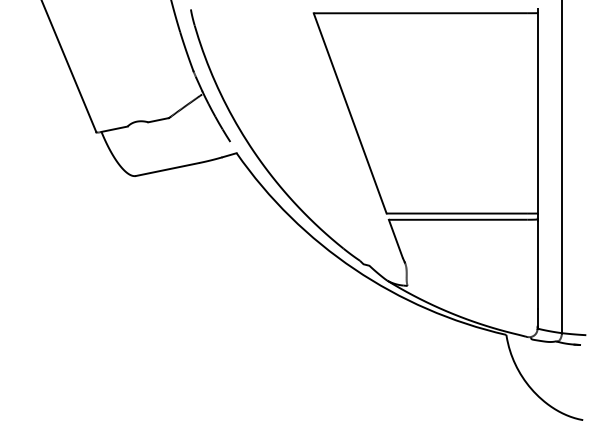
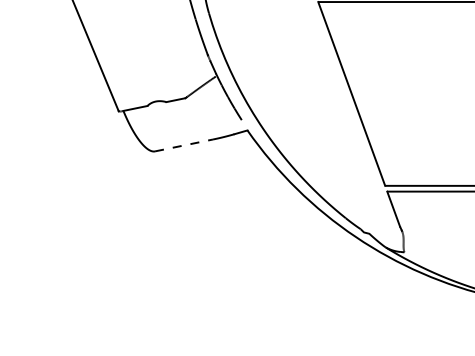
line: (167, 169) -> (184, 145), solid -> dashed

